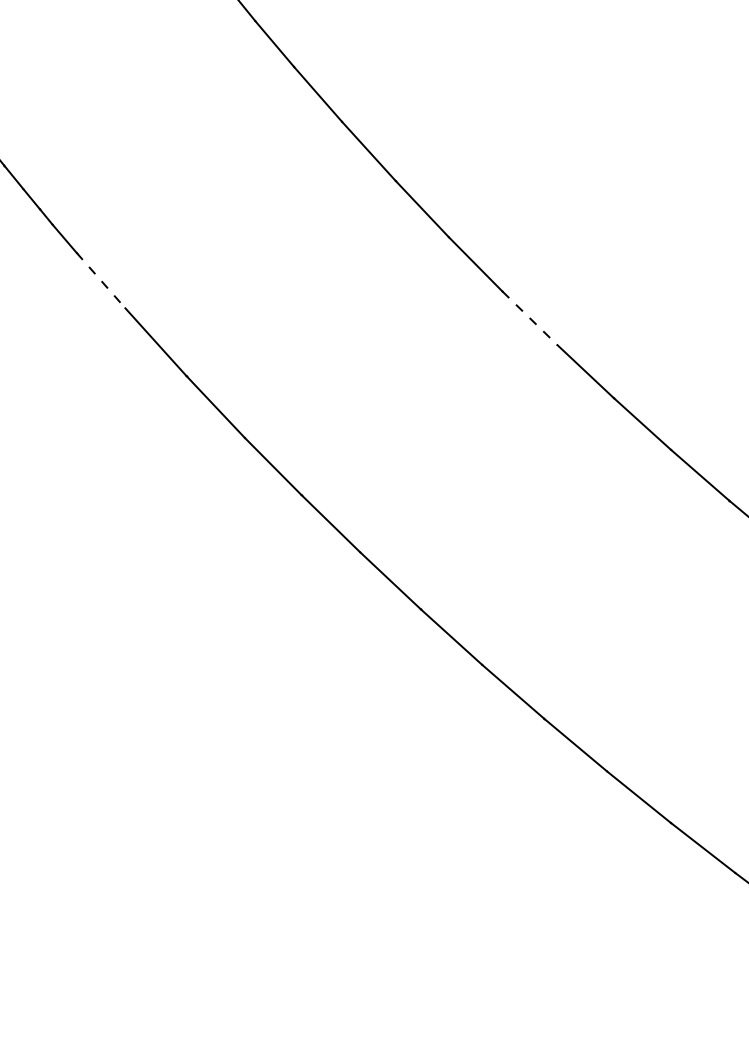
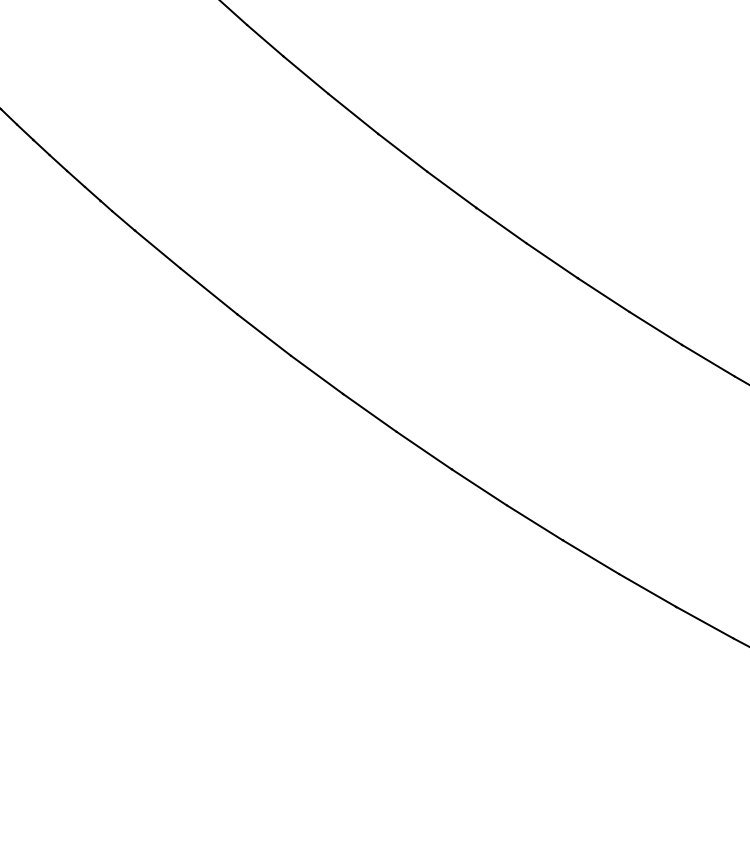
line: (100, 280) -> (157, 249), dashed -> solid
line: (530, 318) -> (501, 225), dashed -> solid

